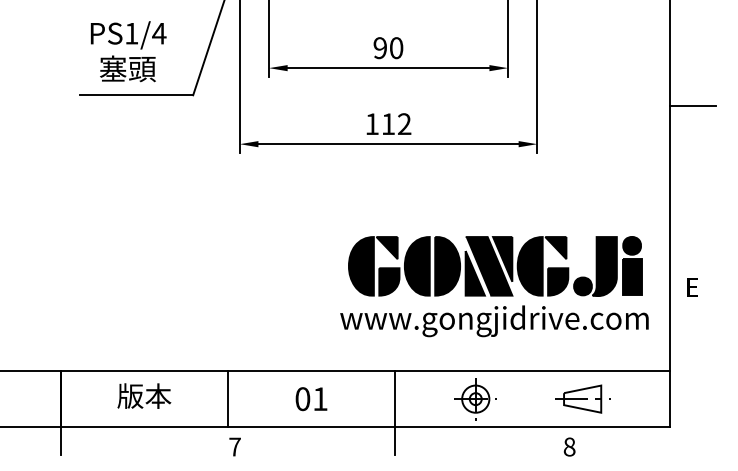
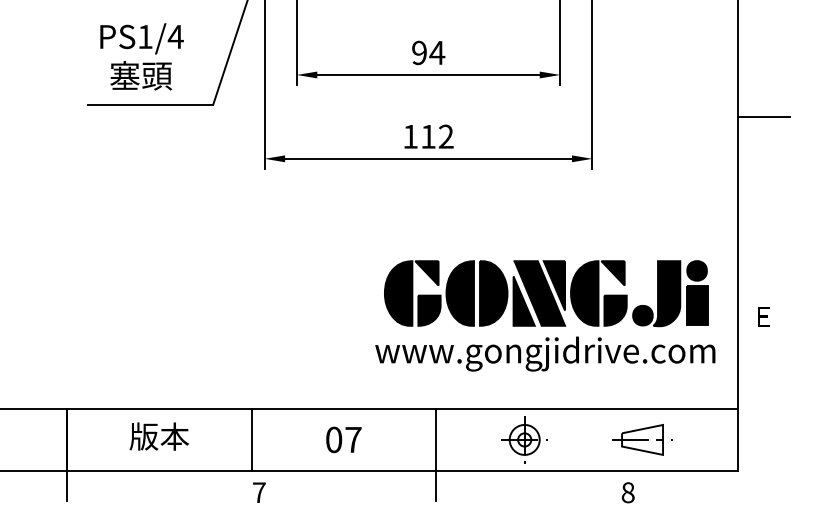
text: (396, 47) -> (437, 52), 90 -> 94
text: (320, 398) -> (353, 439), 01 -> 07

